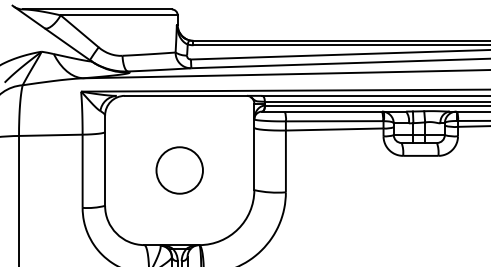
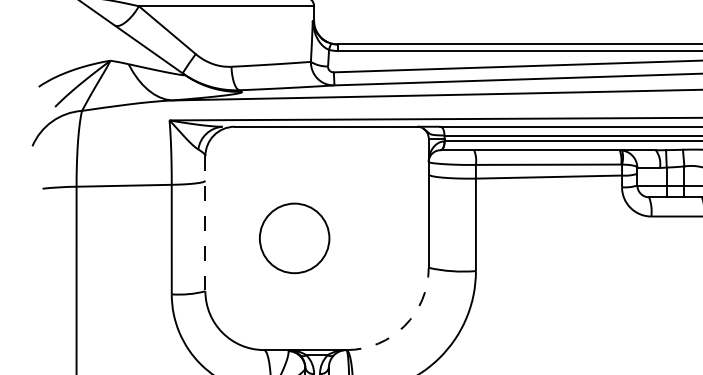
line: (105, 161) -> (205, 224), solid -> dashed
circle: (179, 170) -> (294, 238), moved
arc: (238, 229) -> (405, 326), solid -> dashed

